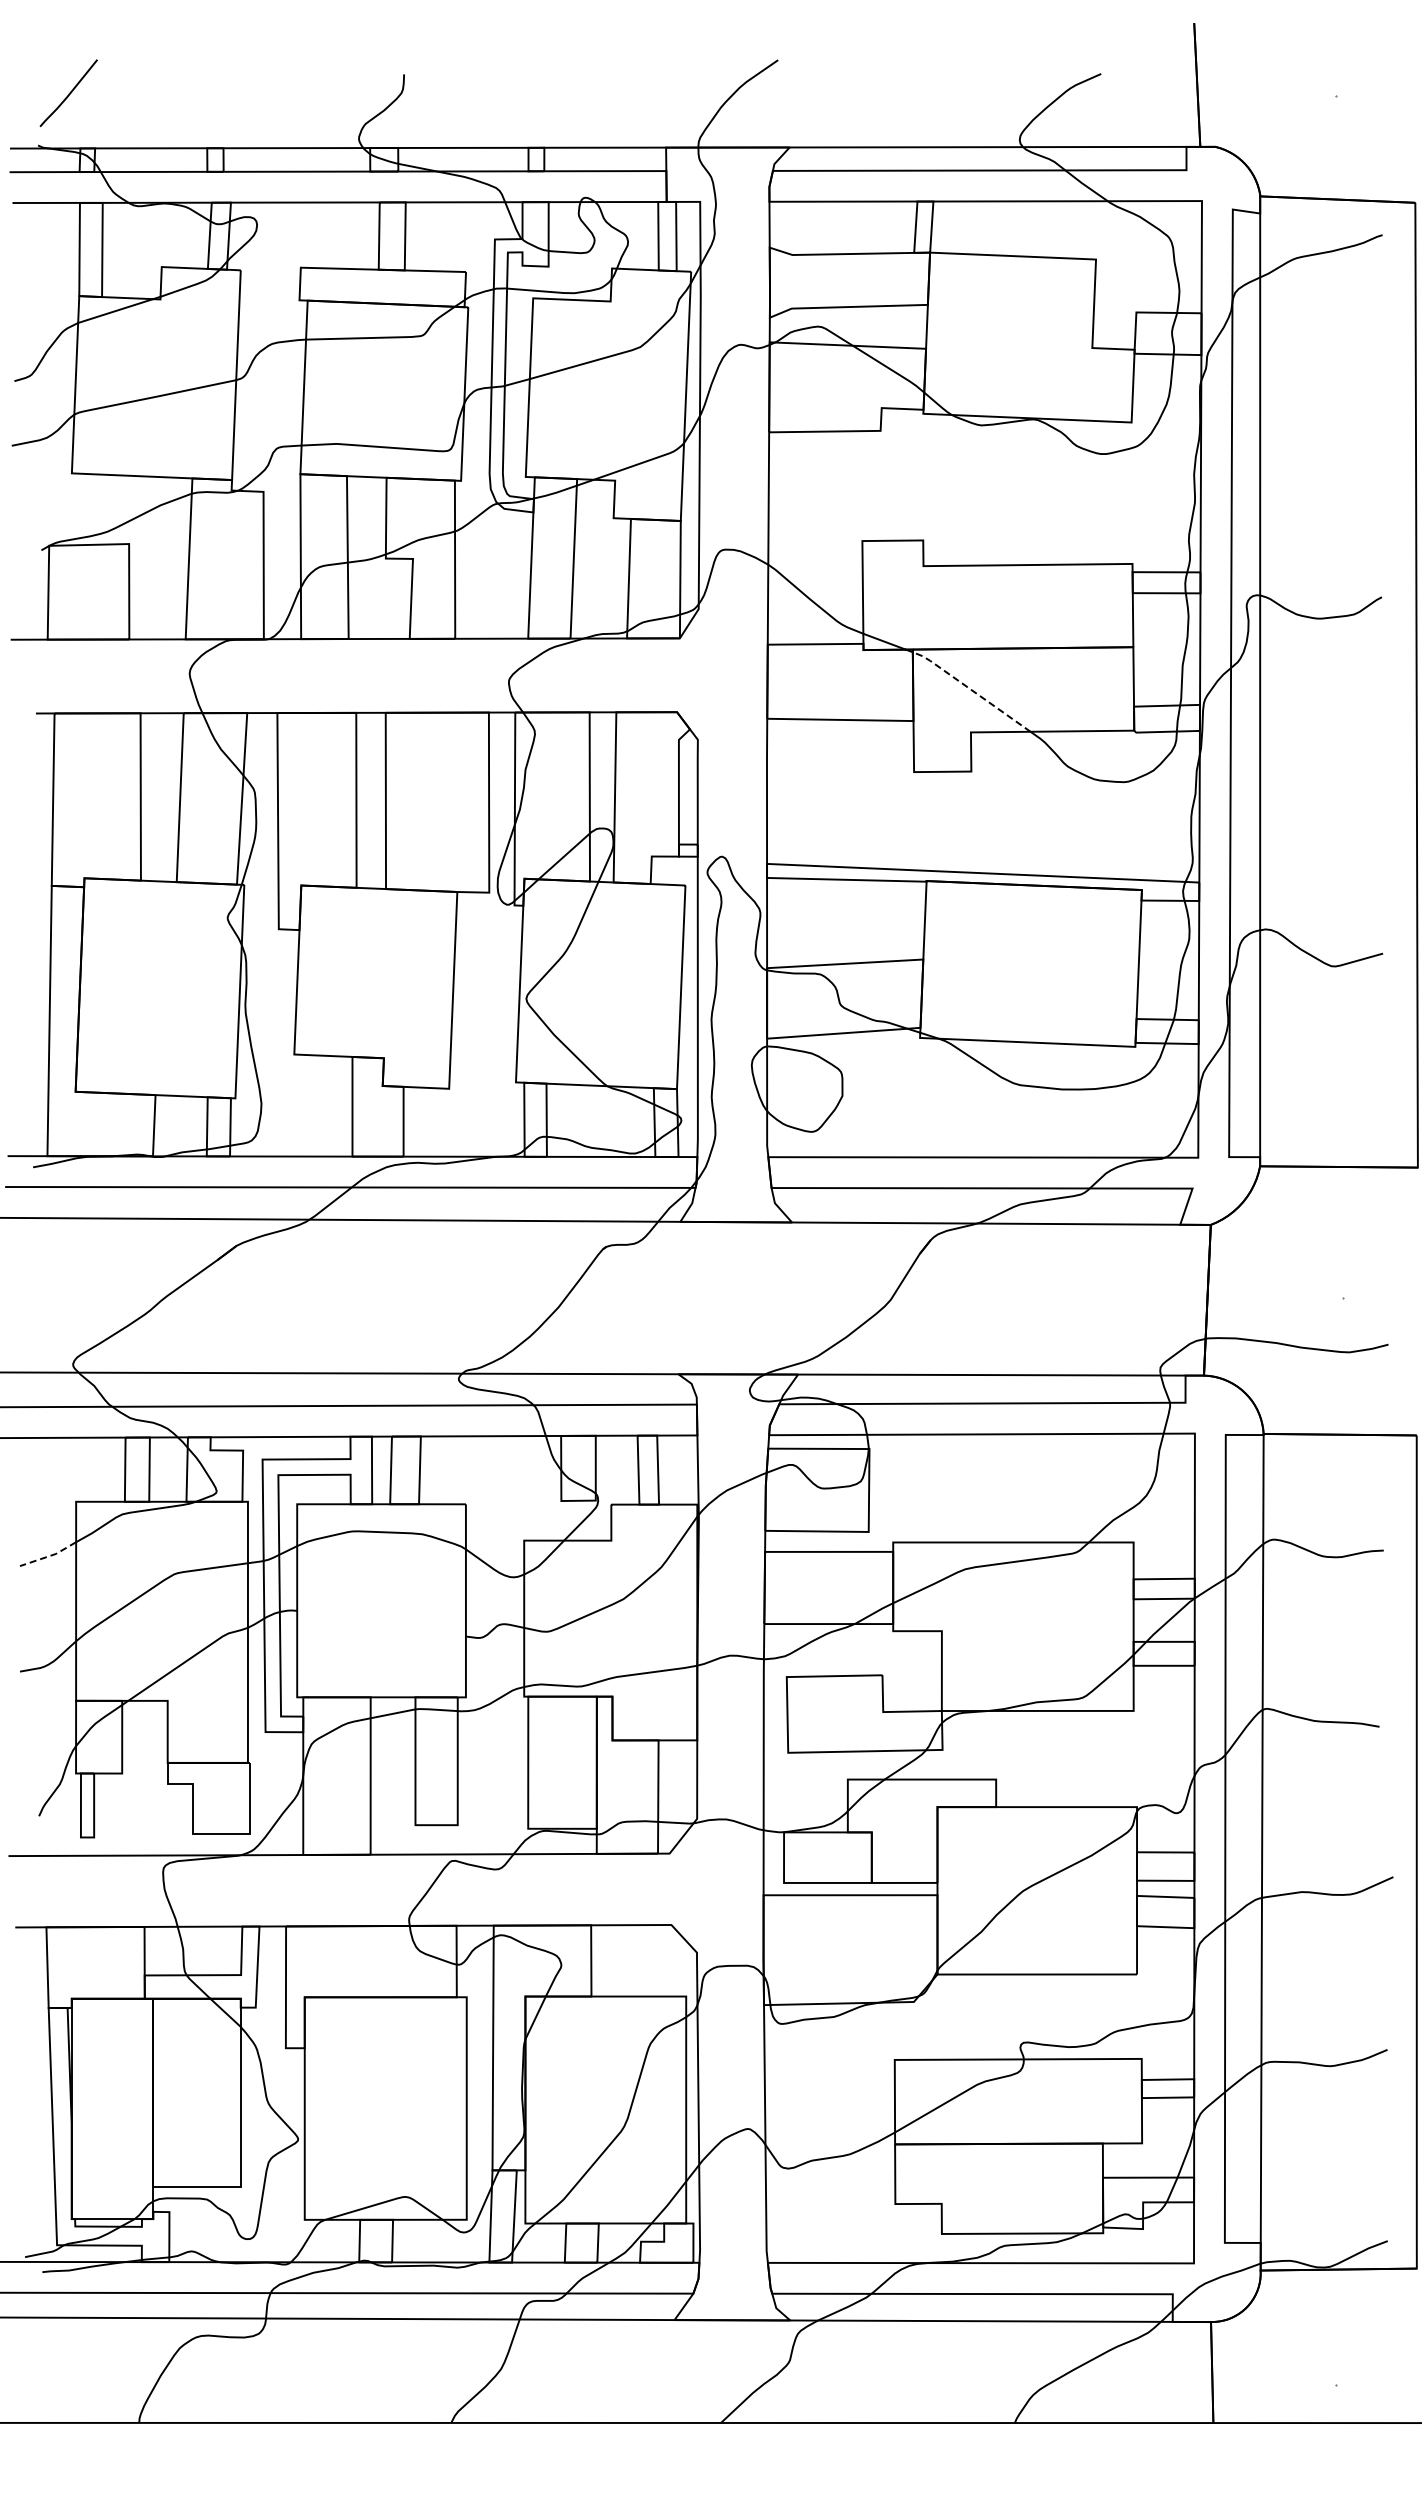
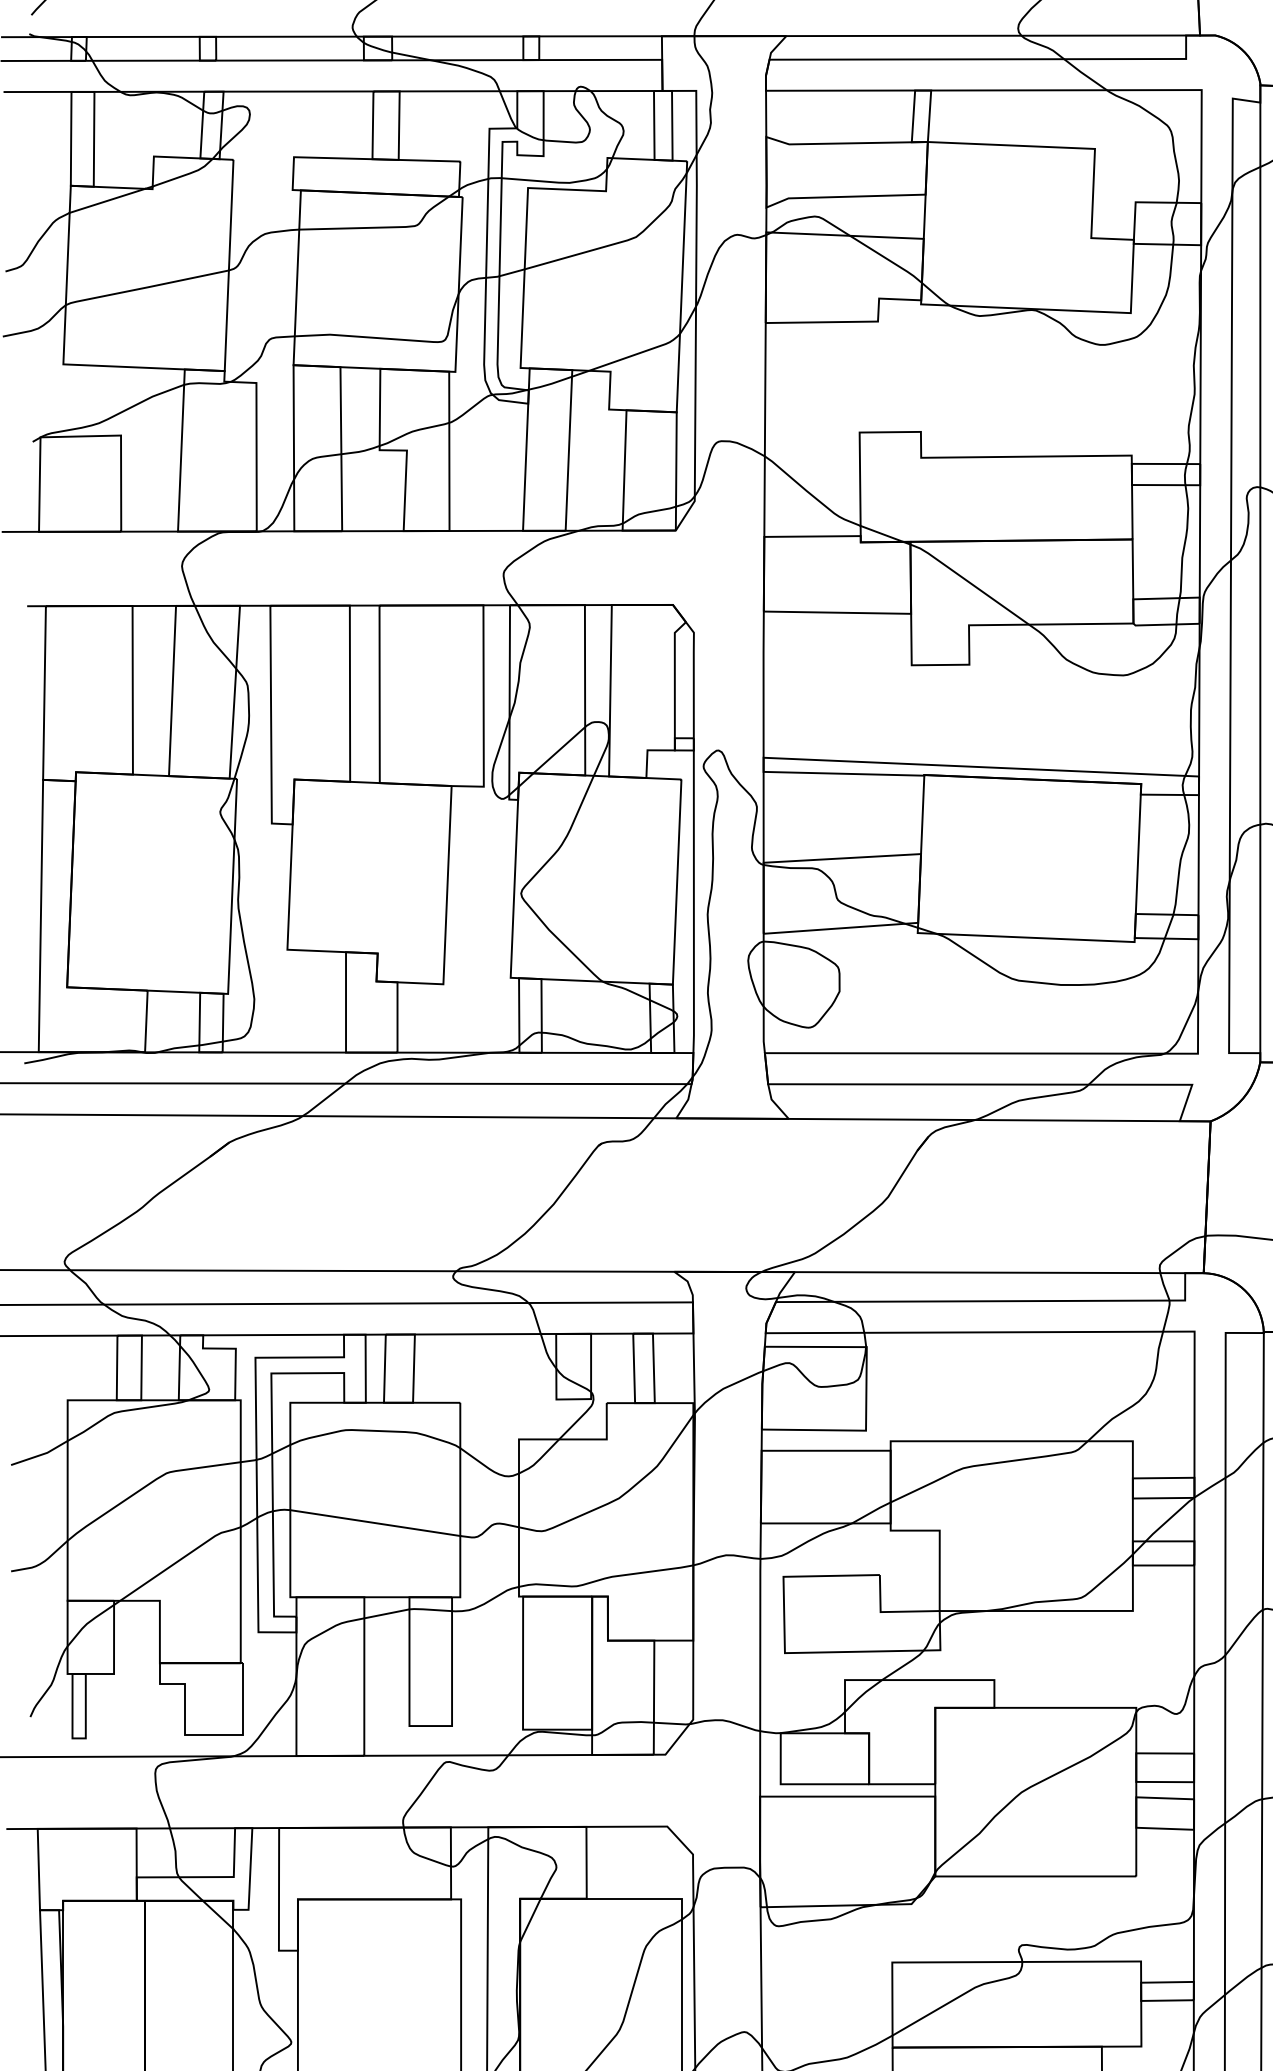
line: (971, 689) -> (969, 582), dashed -> solid
line: (49, 1556) -> (40, 1455), dashed -> solid
line: (381, 1623) -> (375, 1522), added

